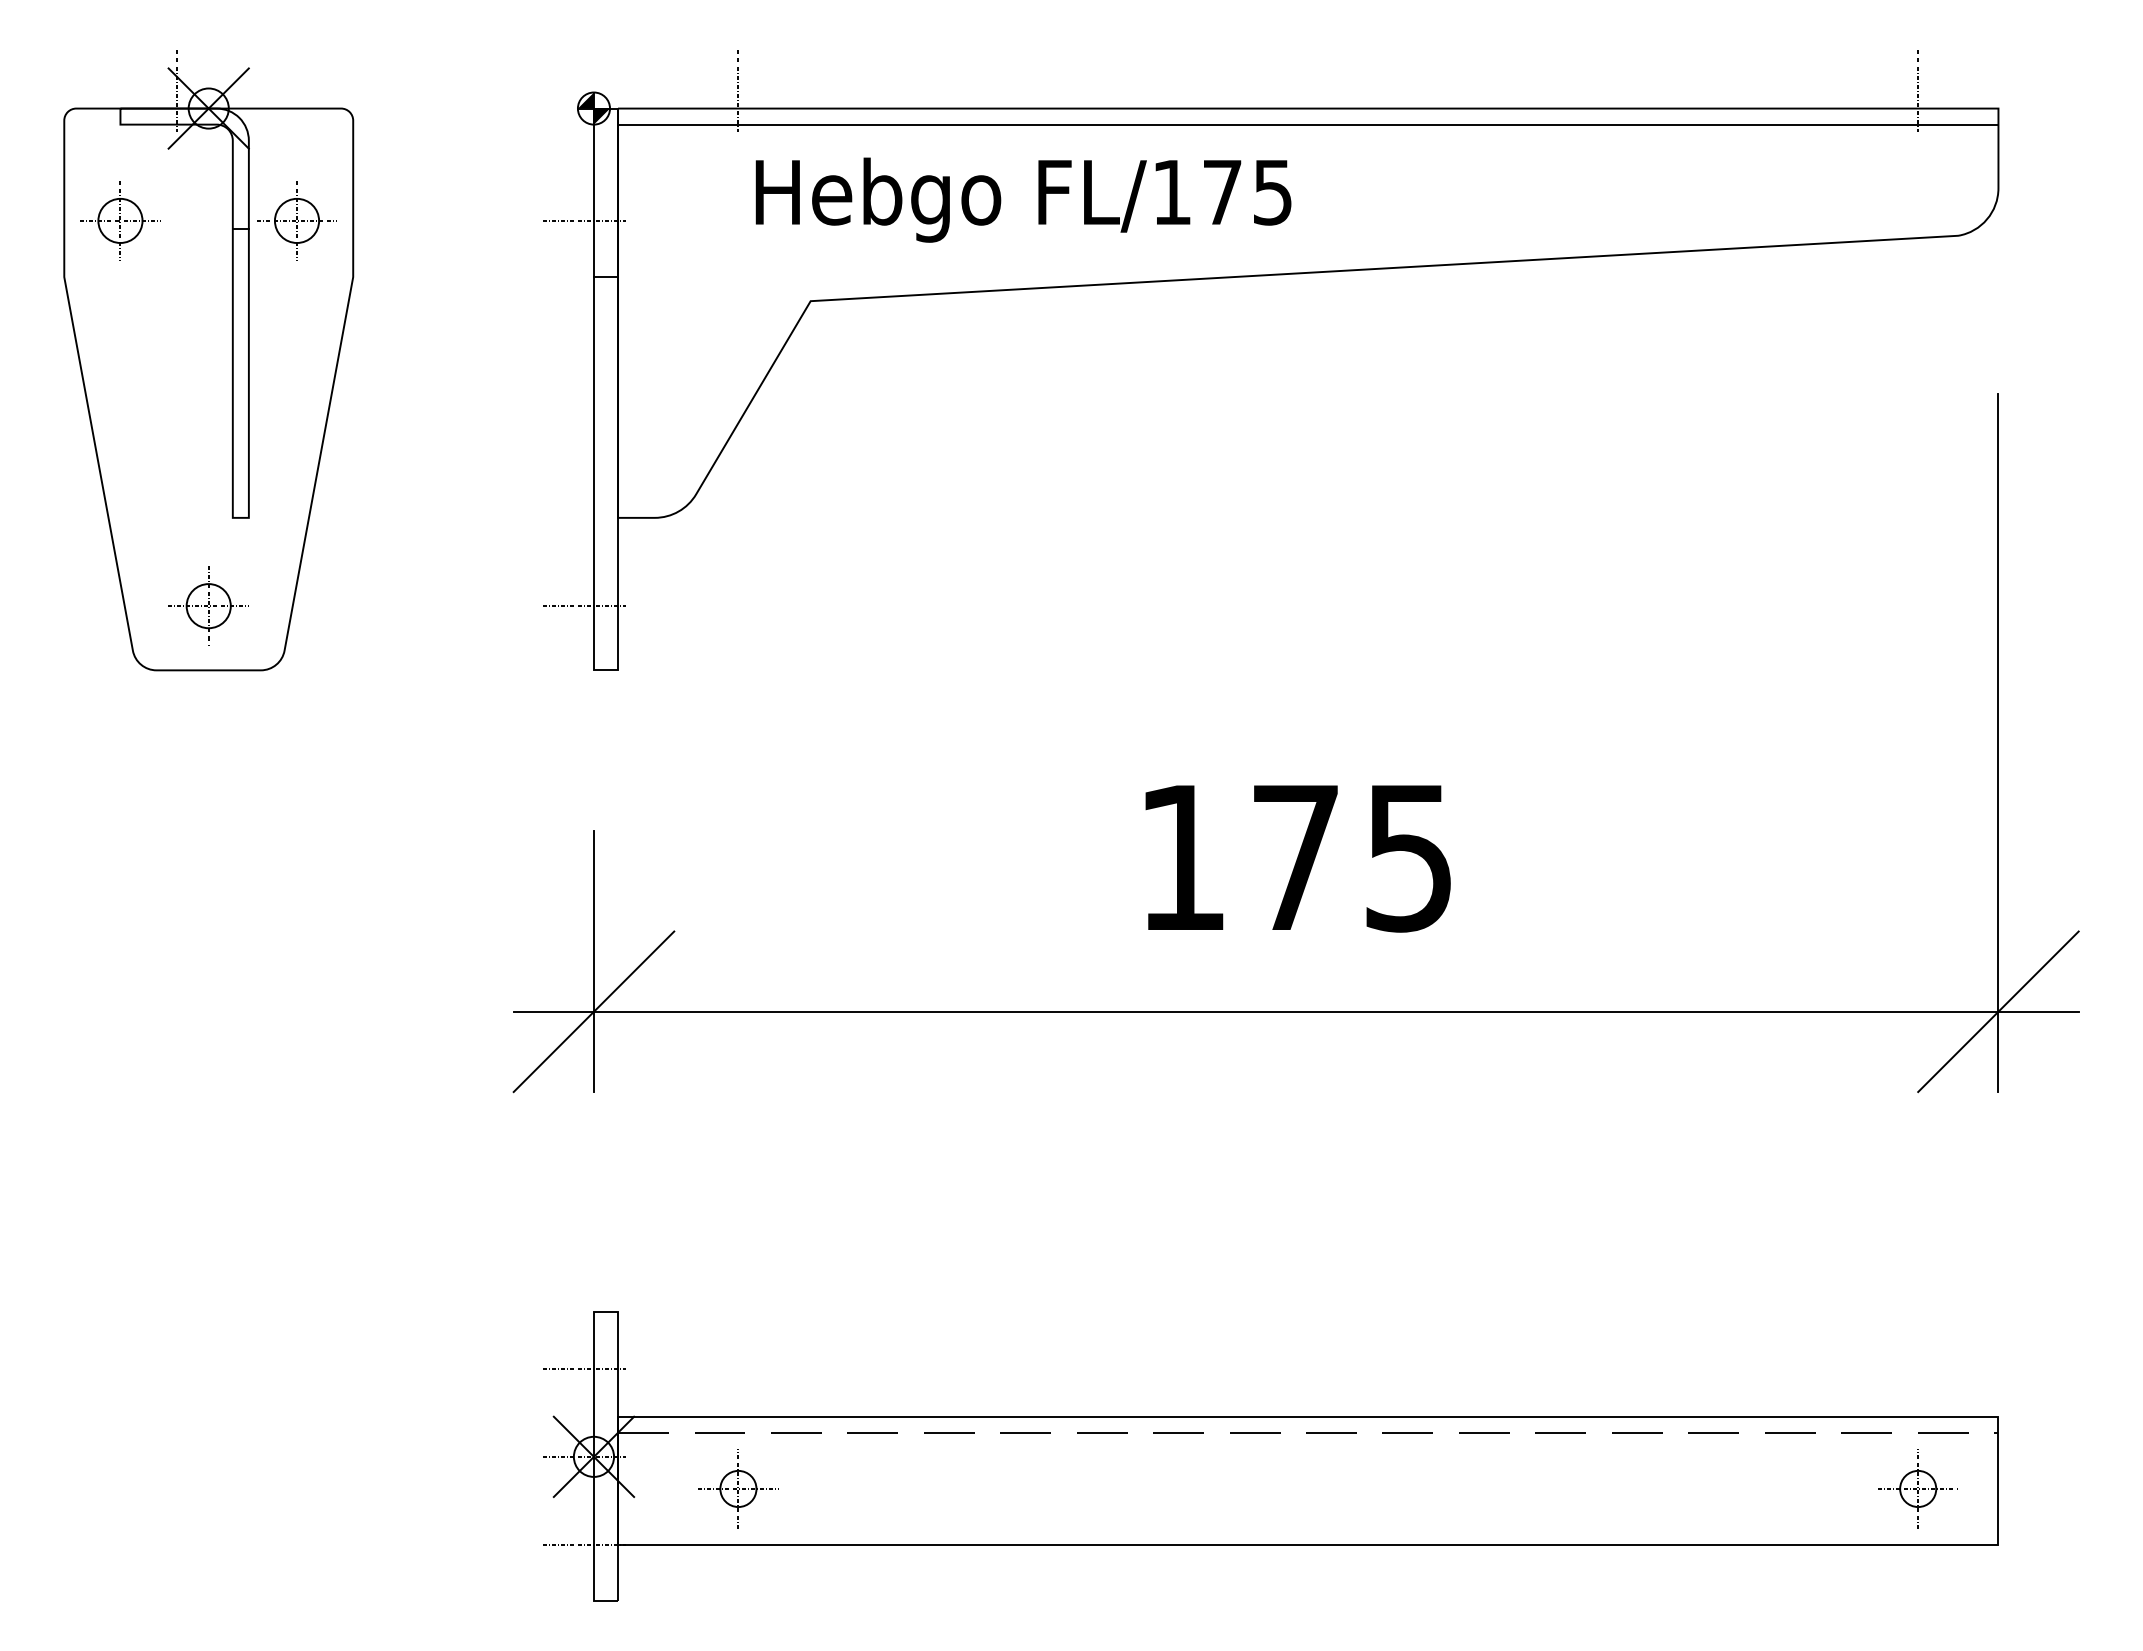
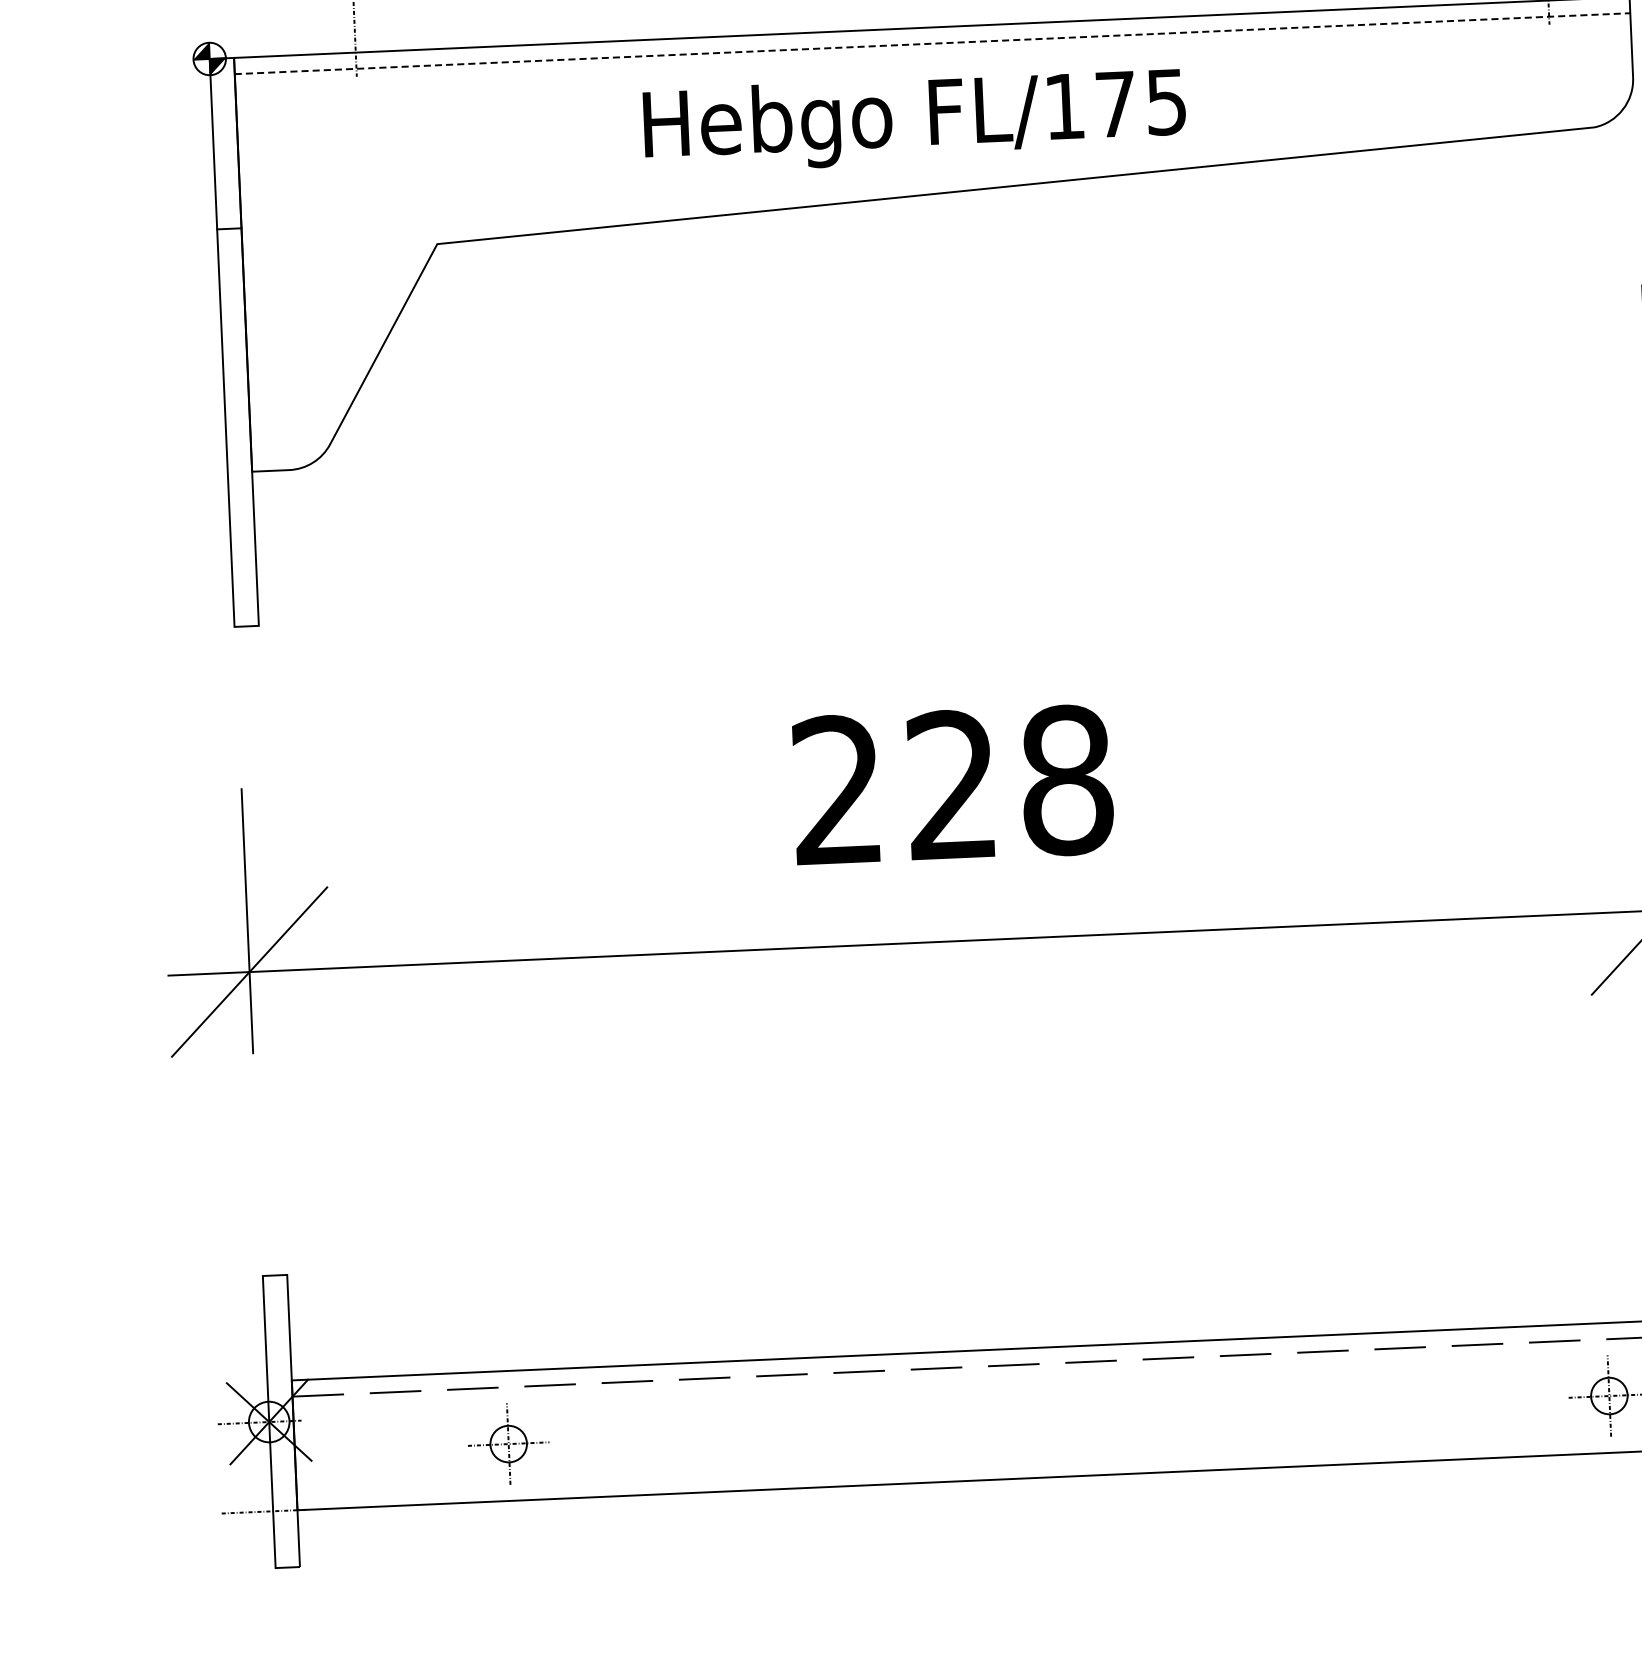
line: (1308, 124) -> (932, 43), solid -> dashed
text: (1023, 199) -> (914, 120), moved
line: (584, 220) -> (205, 172), removed
line: (584, 606) -> (222, 562), removed
text: (1296, 857) -> (953, 785), 175 -> 228
line: (584, 1368) -> (255, 1333), removed
part: (738, 1488) -> (508, 1443), moved

